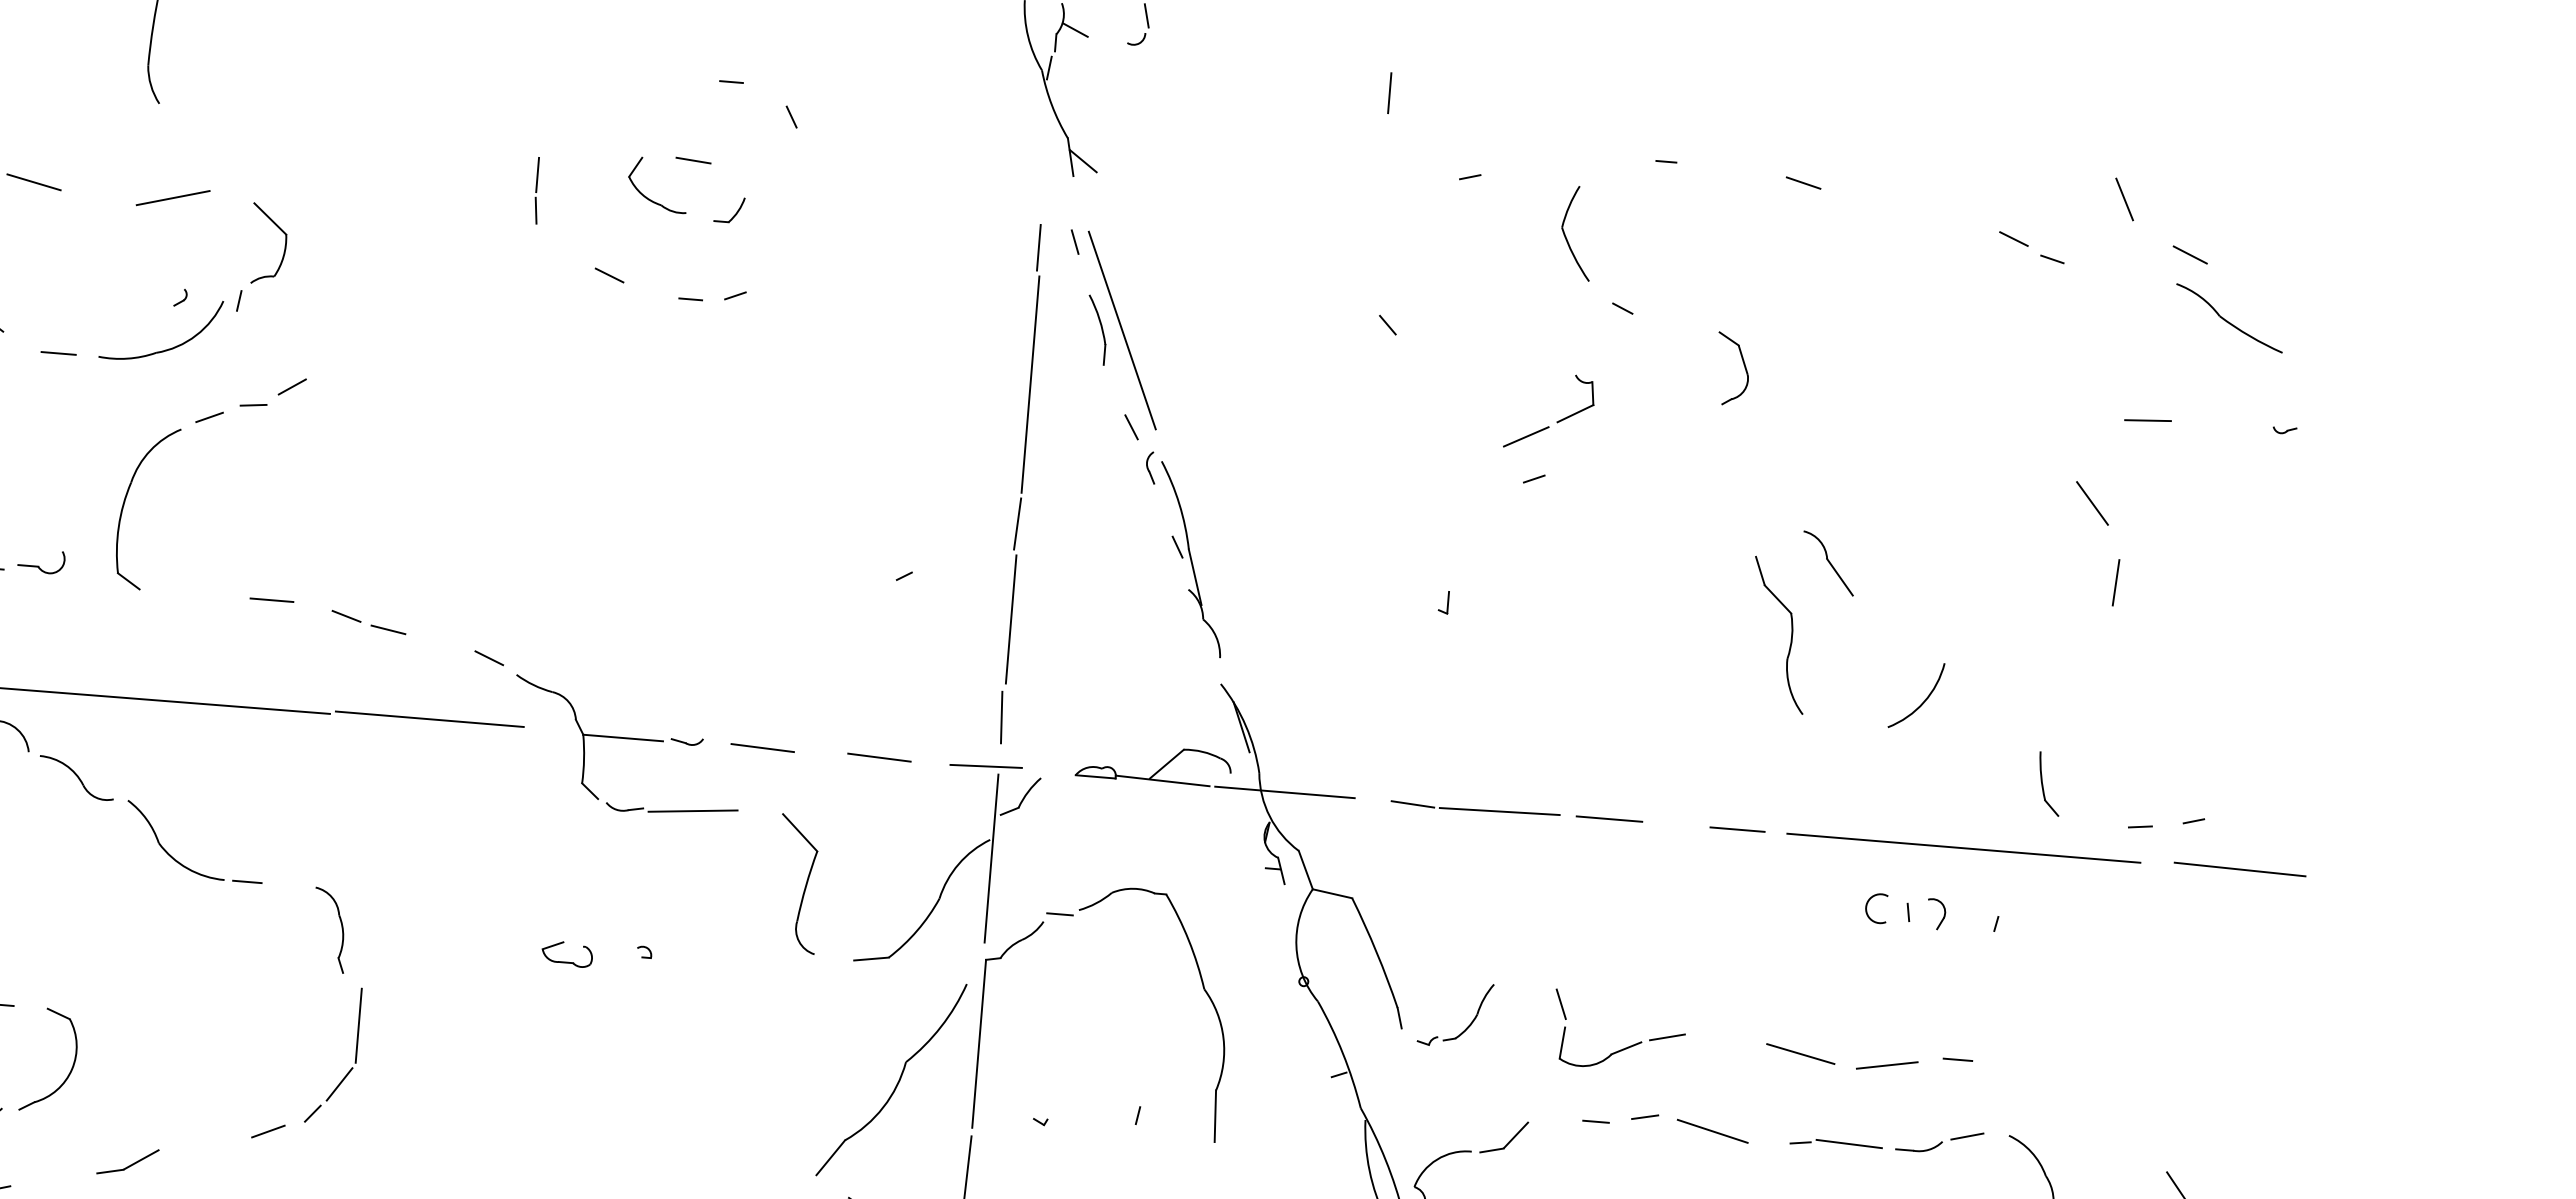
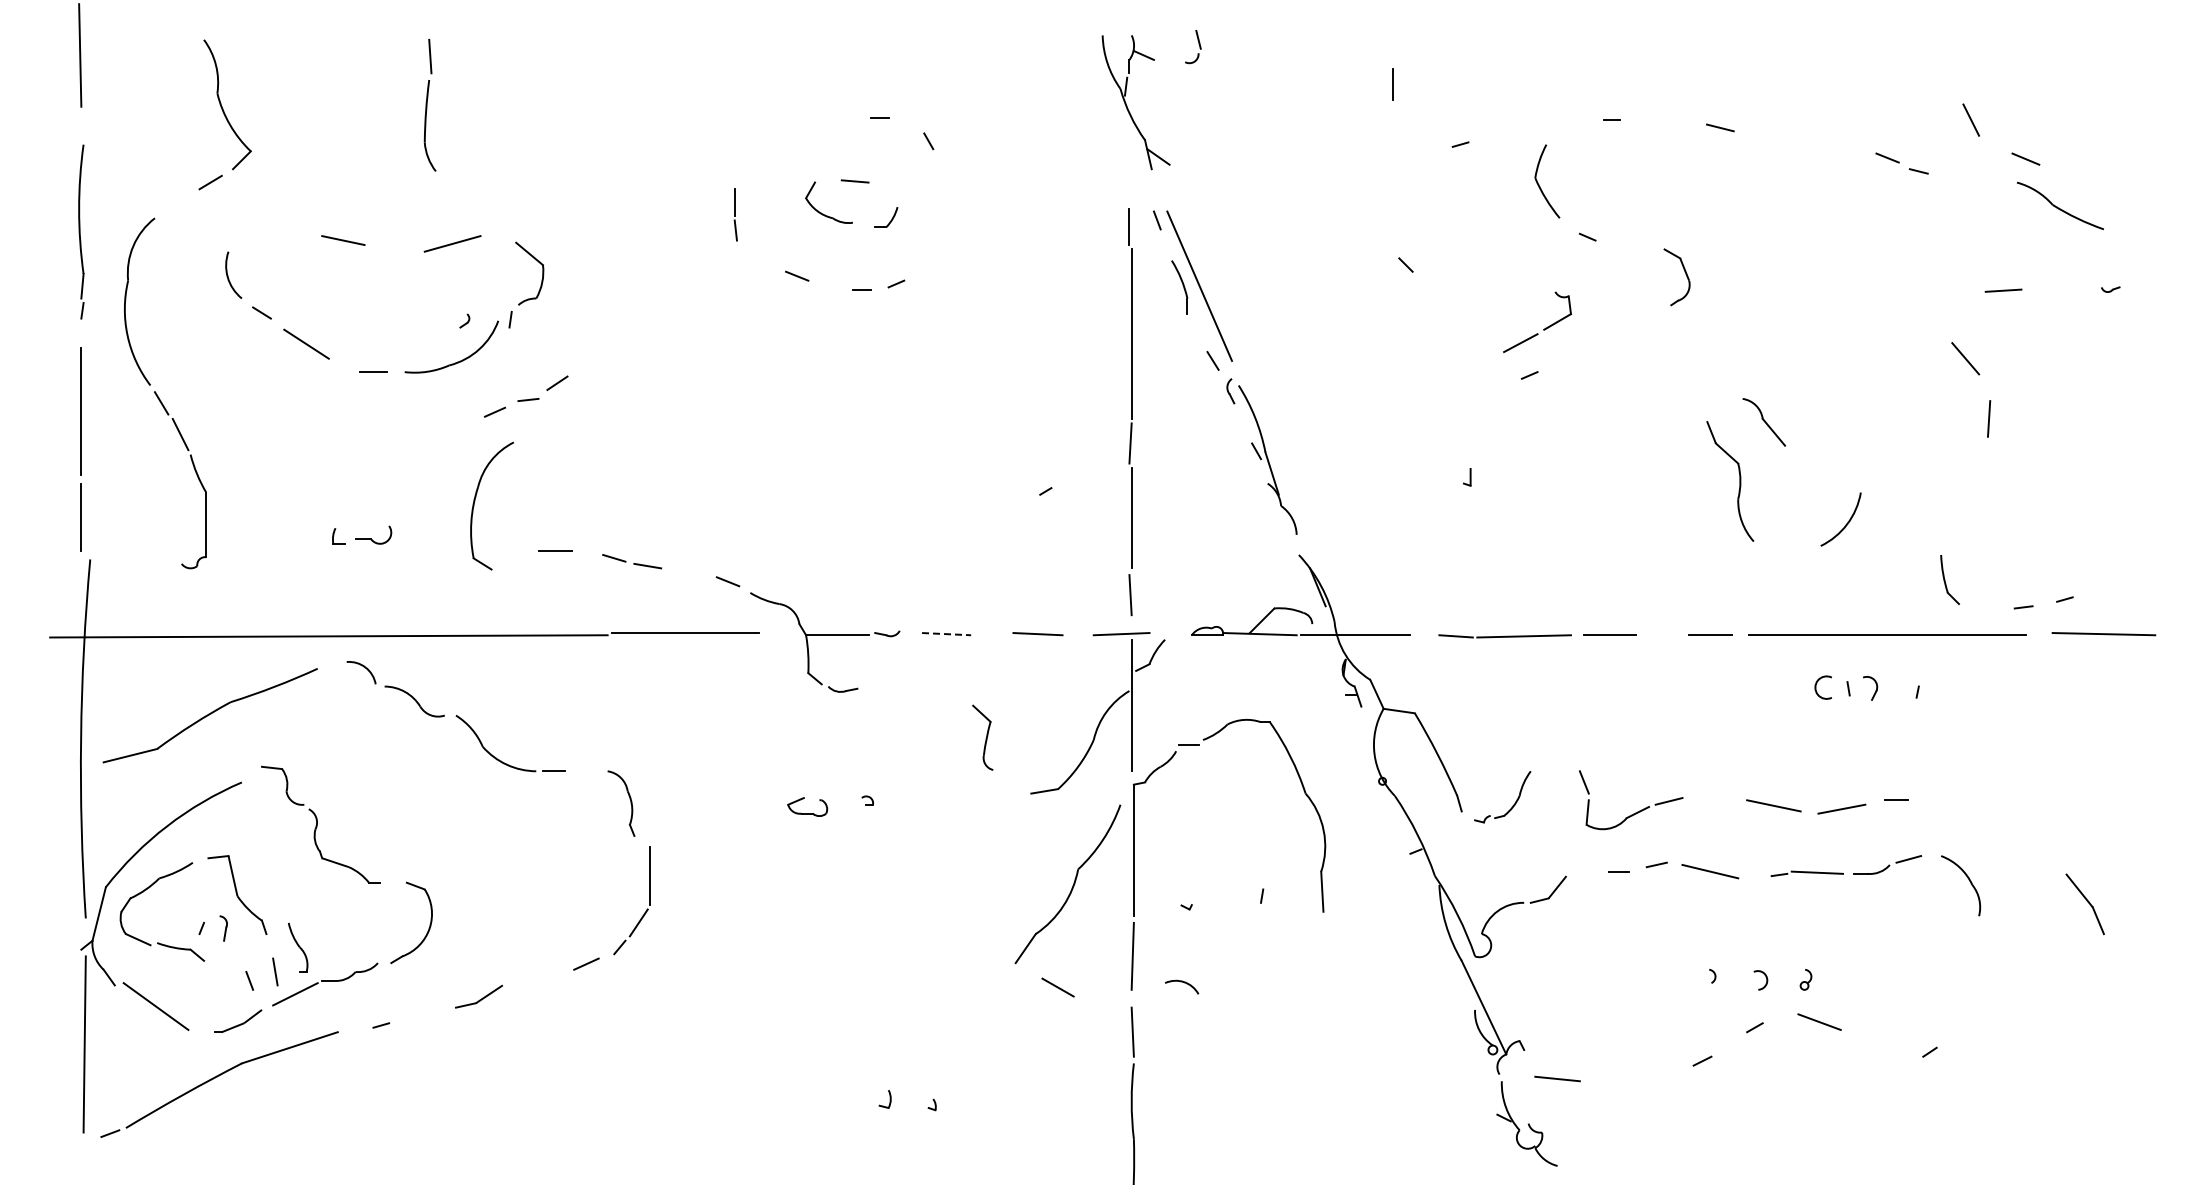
part: (126, 500) -> (475, 501), moved
line: (762, 748) -> (946, 634), solid -> dashed
line: (691, 810) -> (895, 687), removed
part: (797, 883) -> (982, 737), size x0.6

